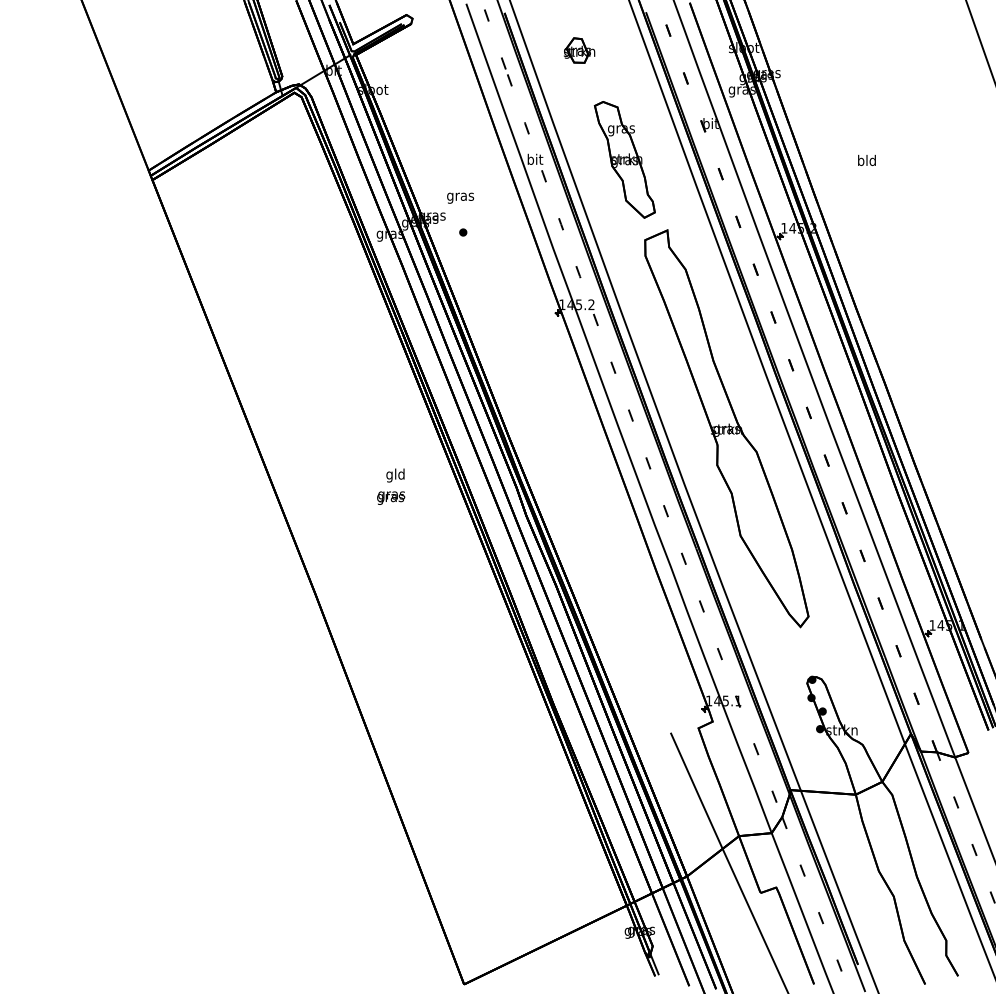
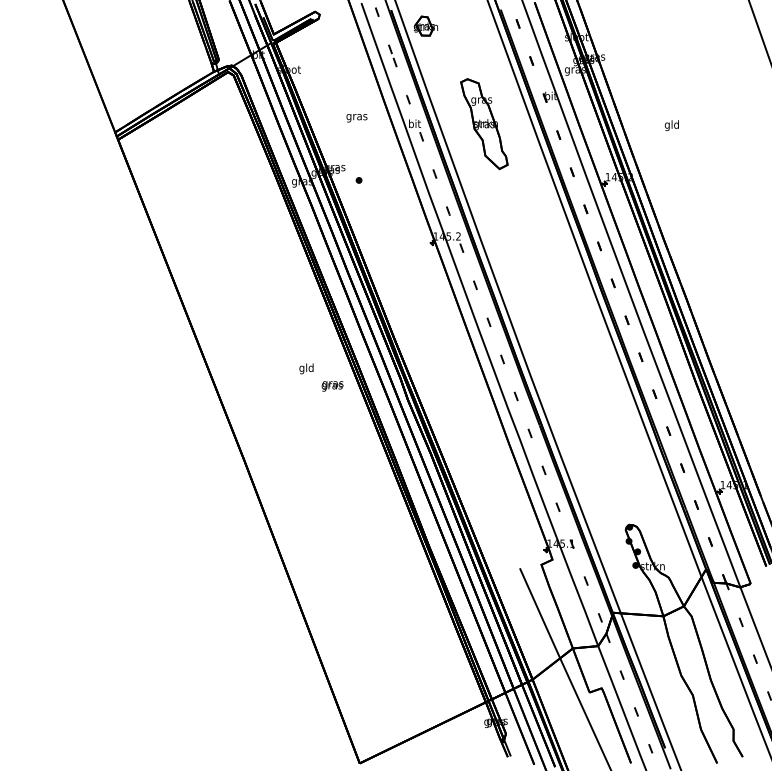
part: (579, 50) -> (425, 26), moved
text: (860, 161) -> (667, 125), bld -> gld
text: (460, 197) -> (356, 117), moved
part: (726, 428) -> (563, 332), removed
text: (391, 497) -> (332, 385), moved

